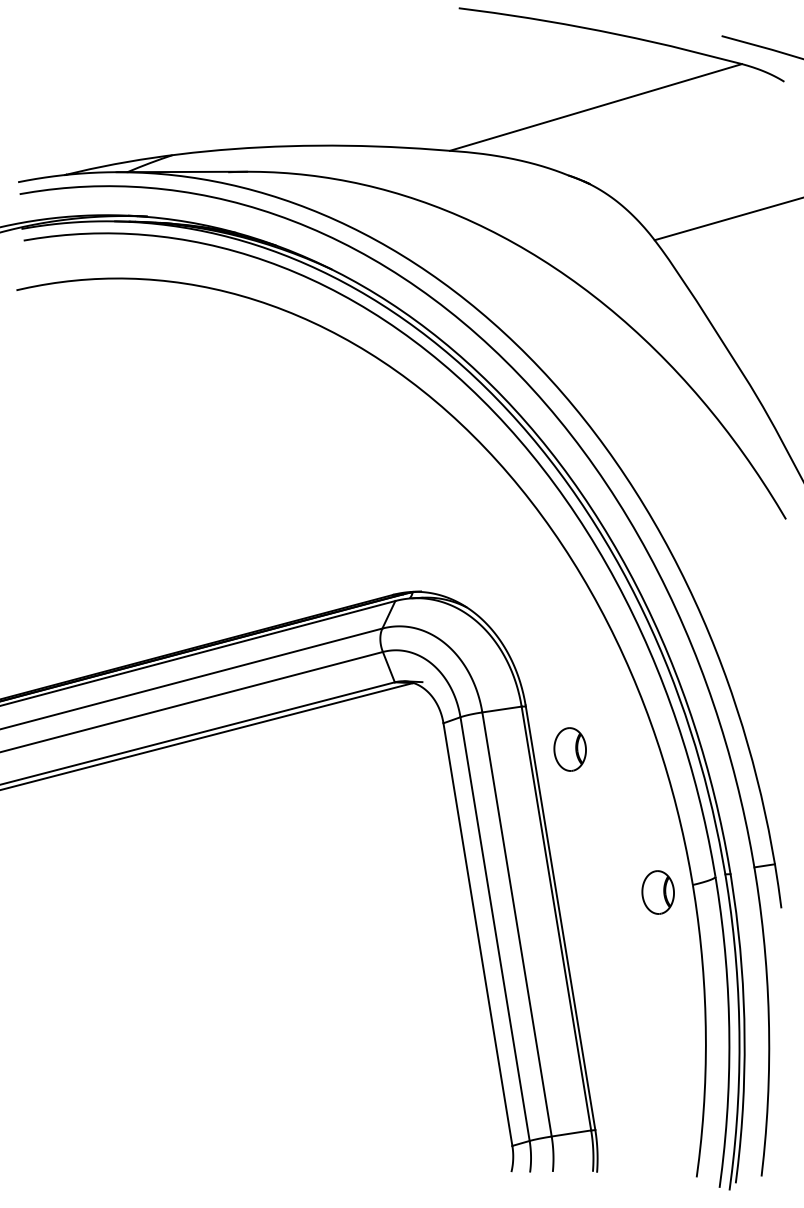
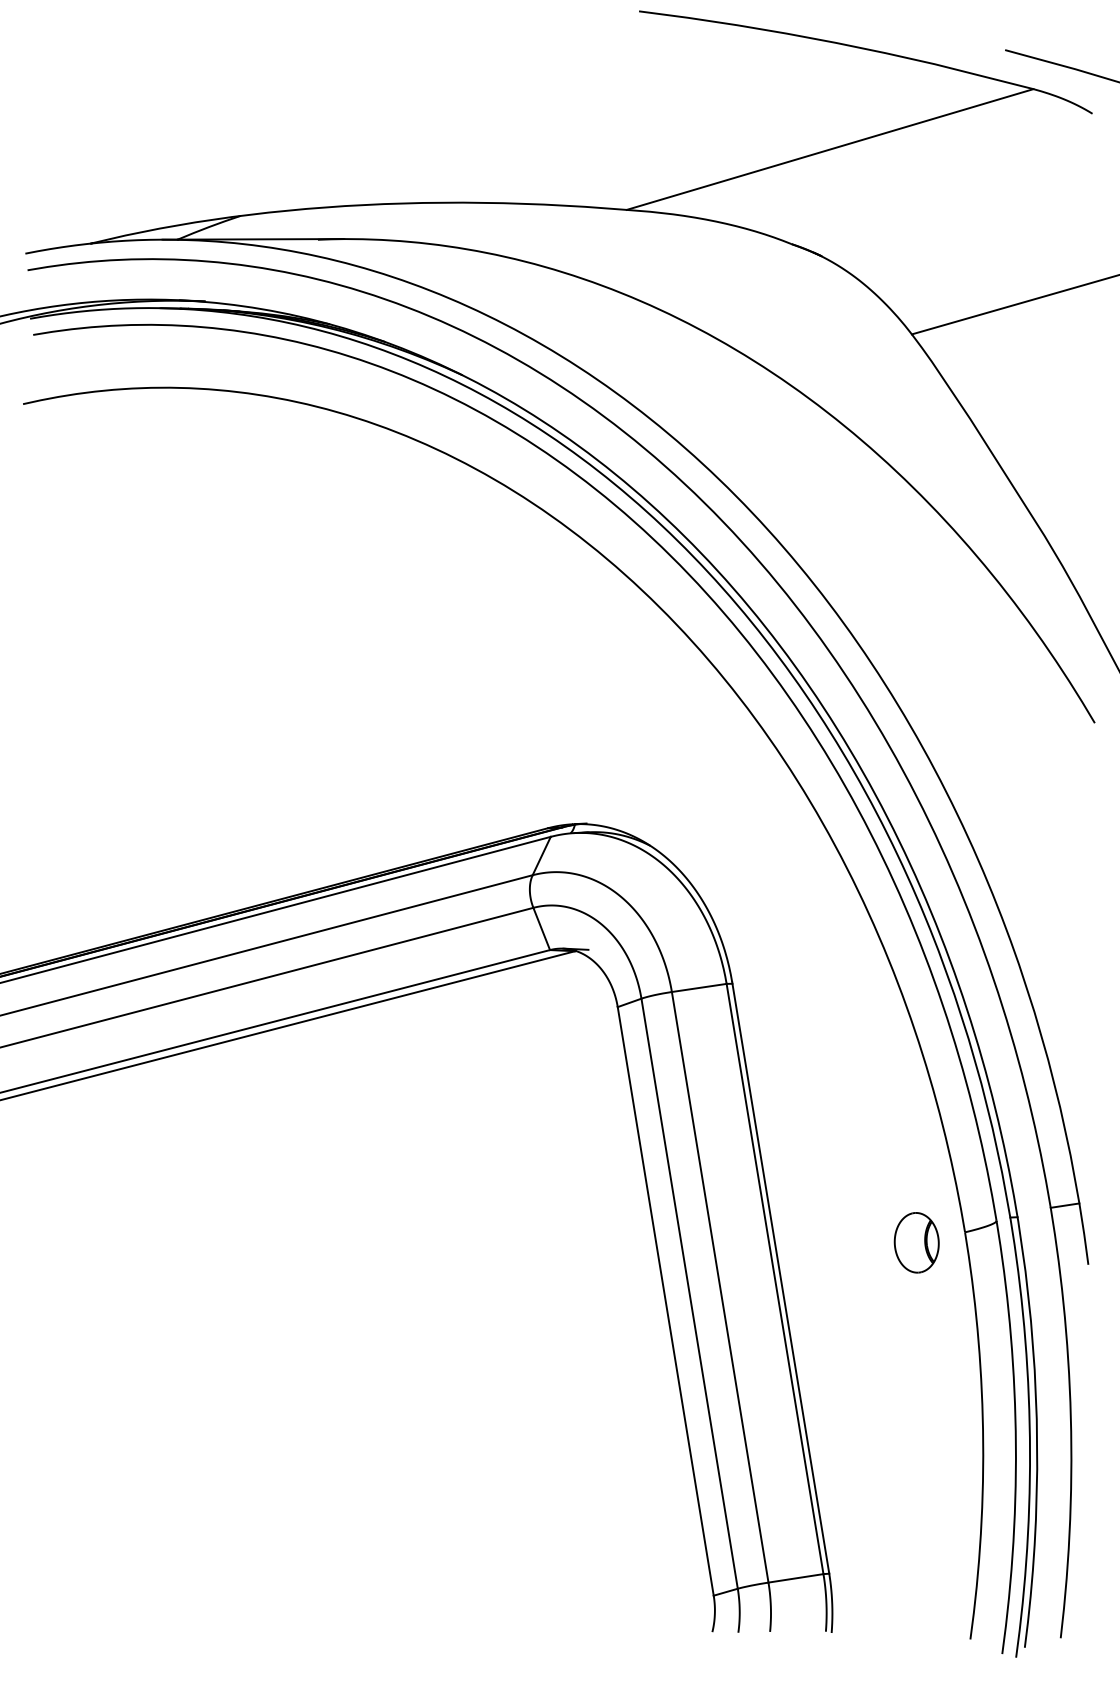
part: (569, 749) -> (793, 1043), removed

